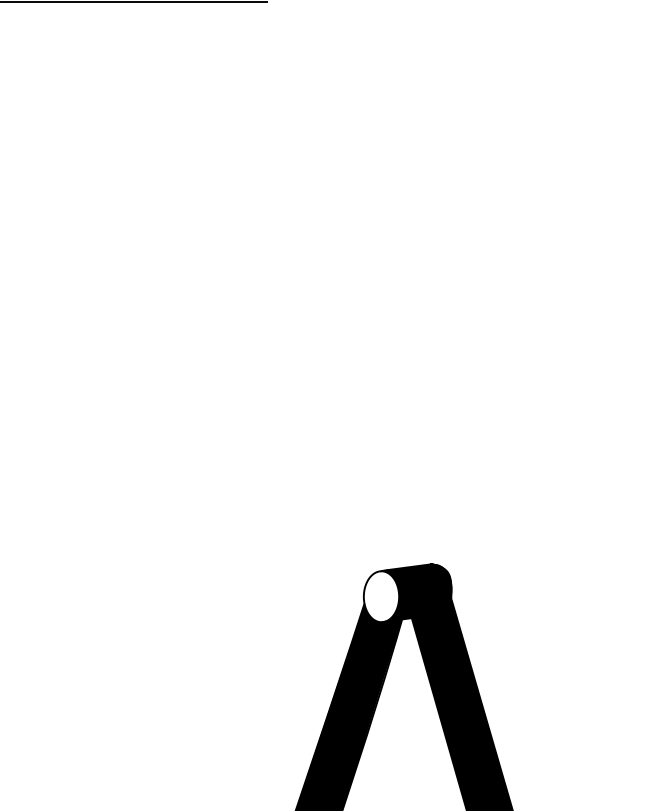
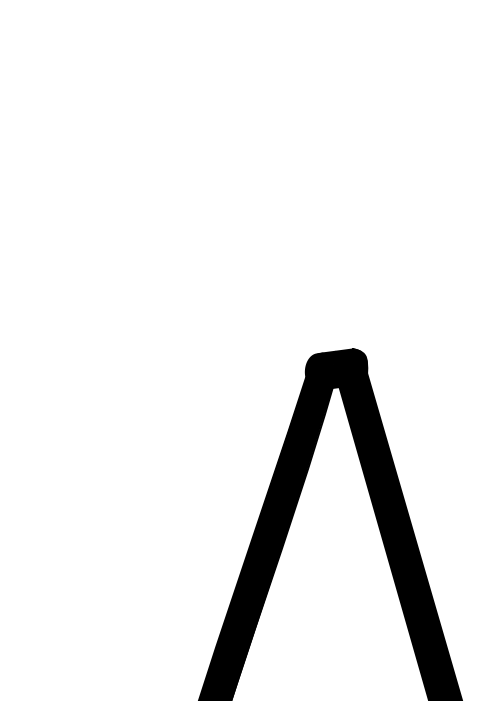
fill: (380, 595) -> (317, 371), added

